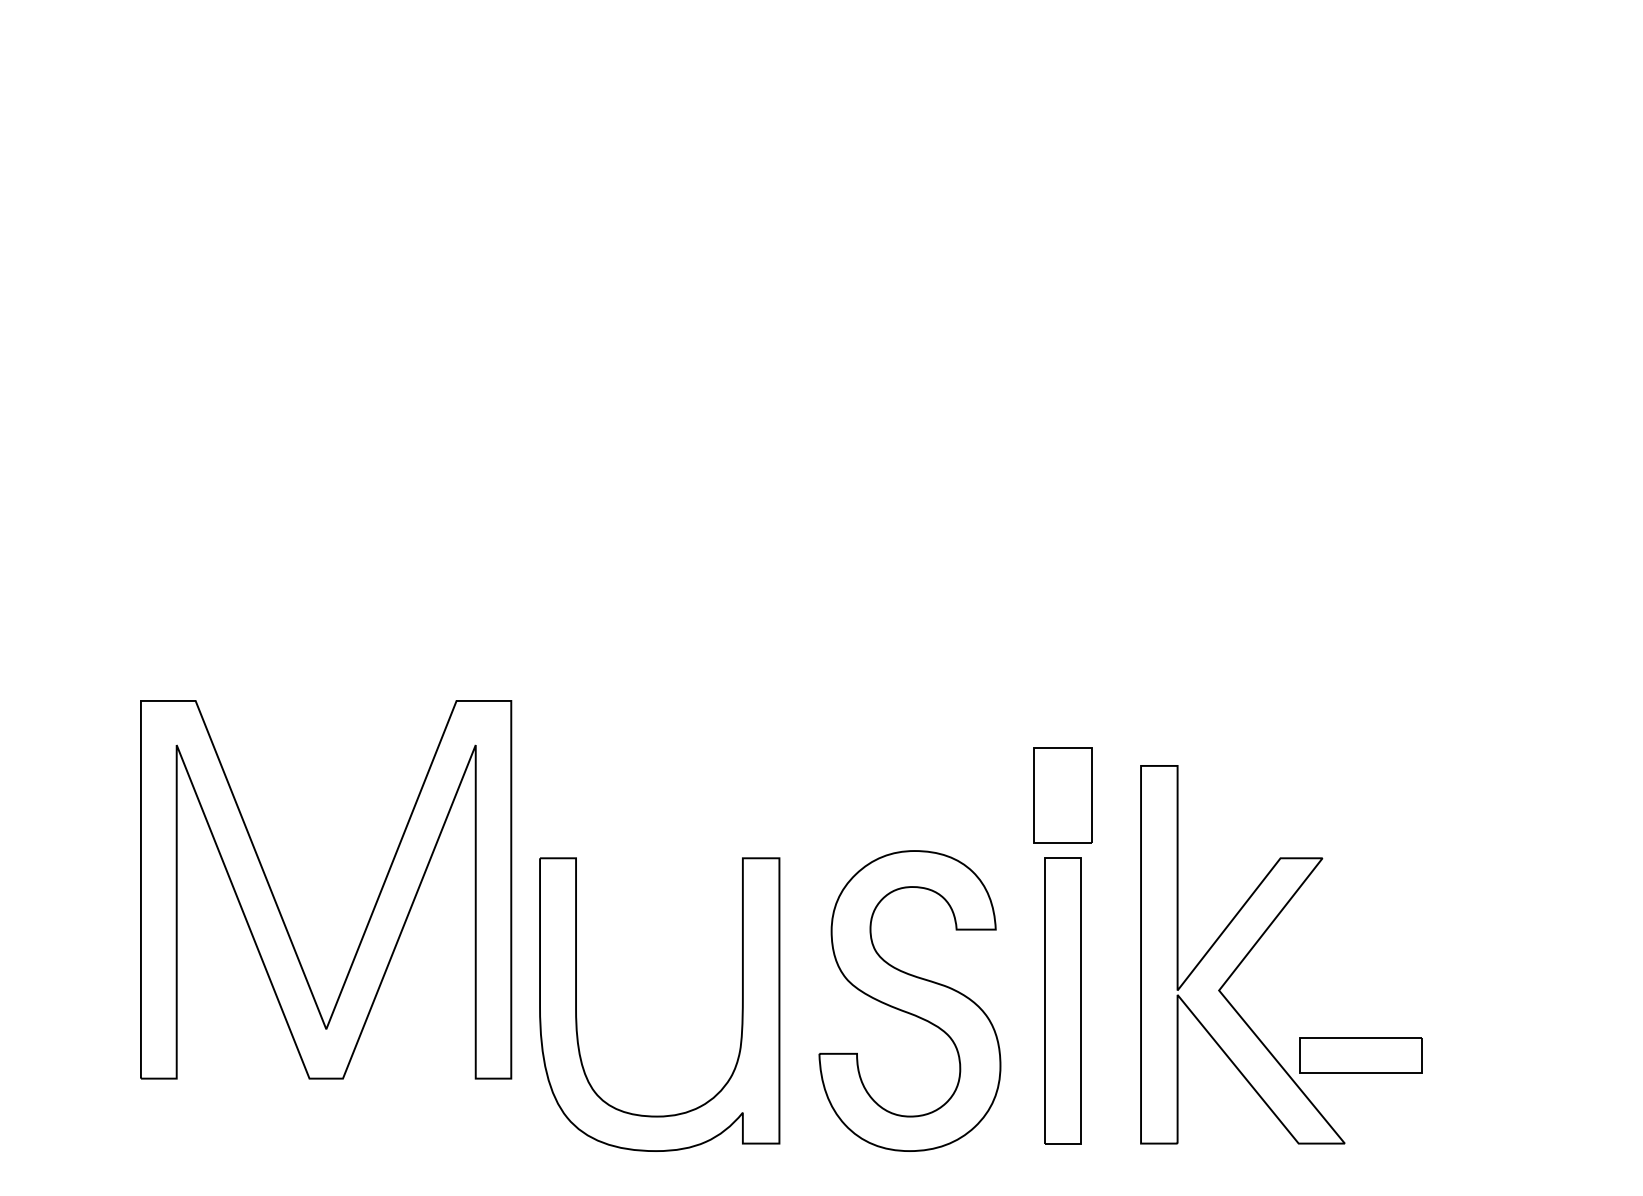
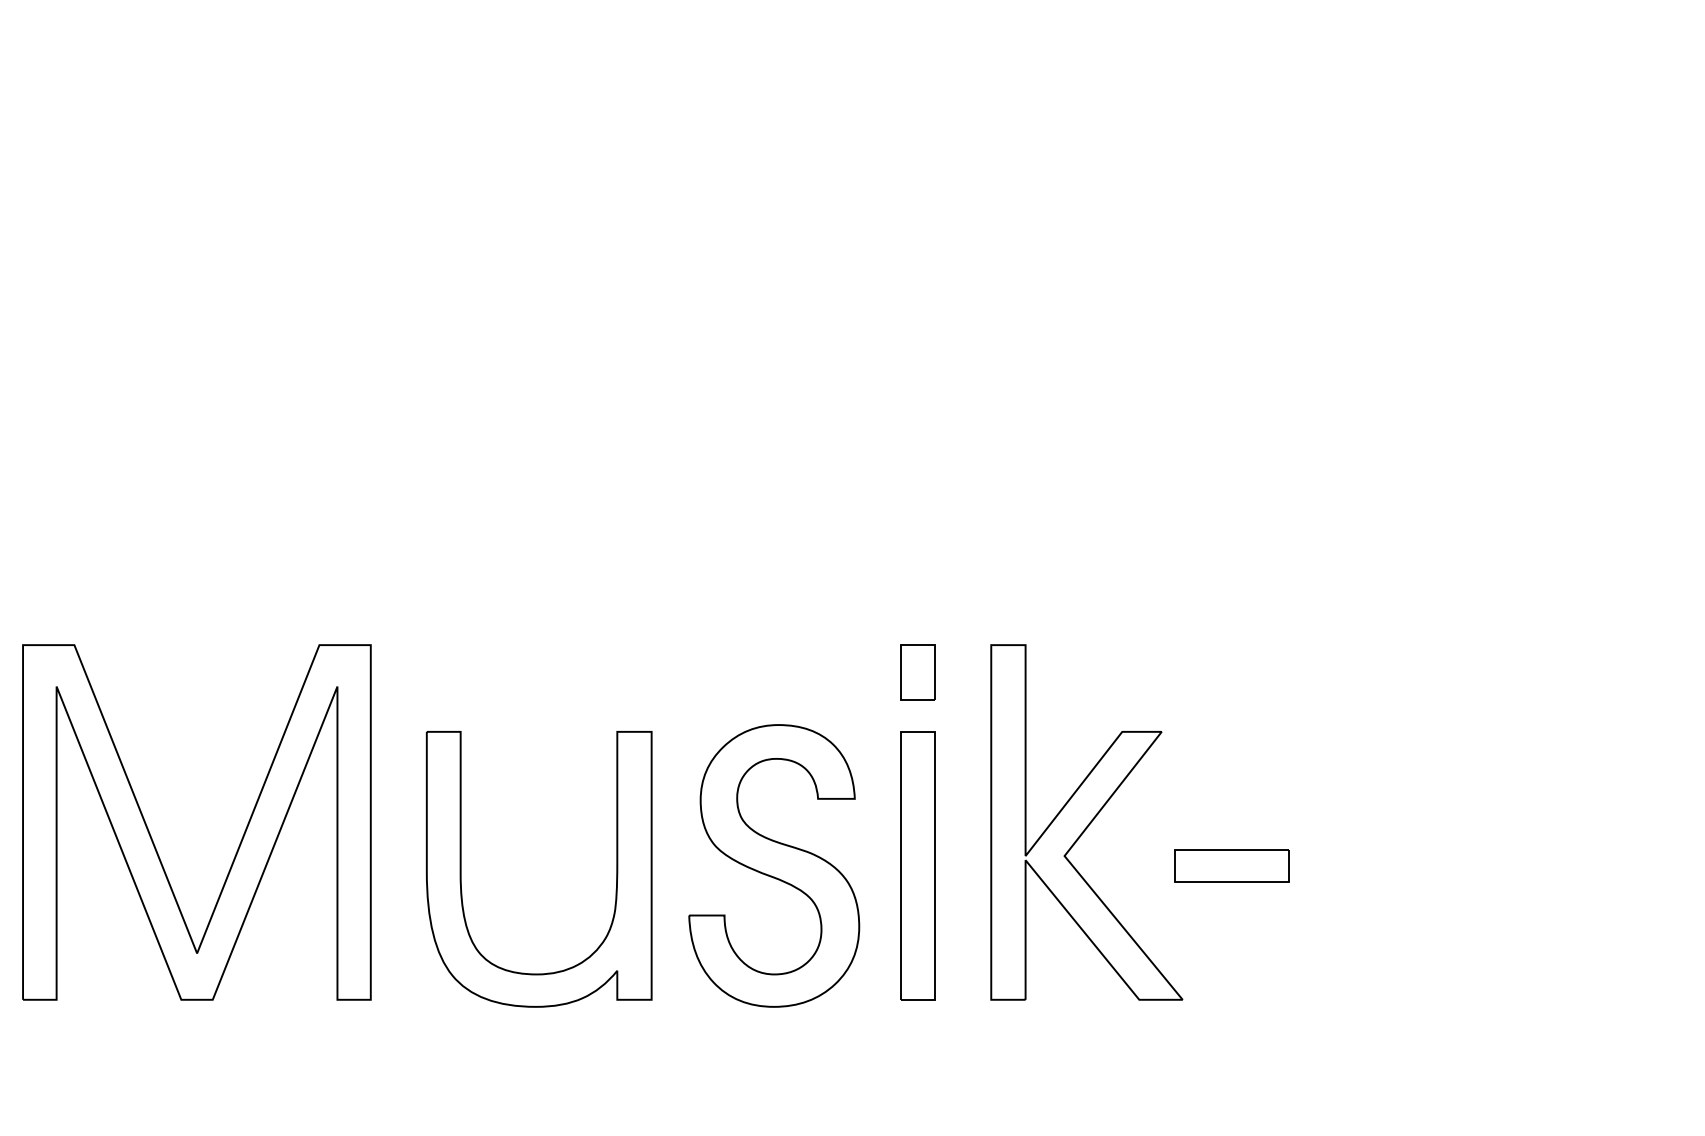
part: (1062, 795) -> (917, 672), size x0.62
part: (279, 909) -> (153, 840), moved
part: (1360, 1054) -> (1231, 865), moved

